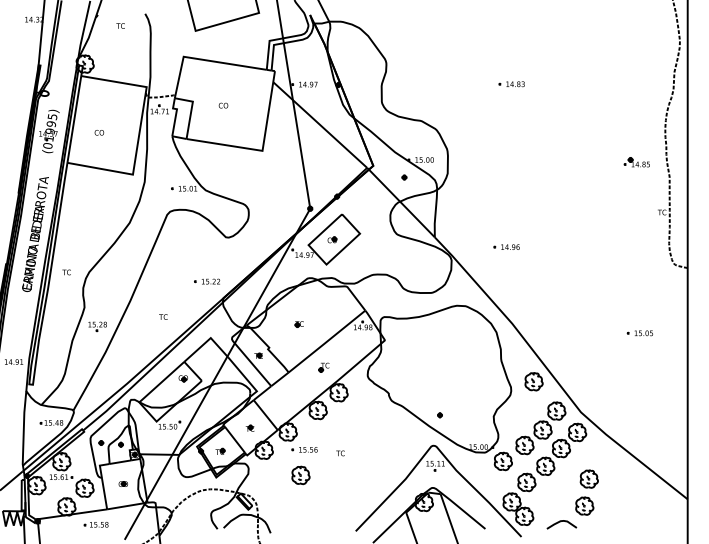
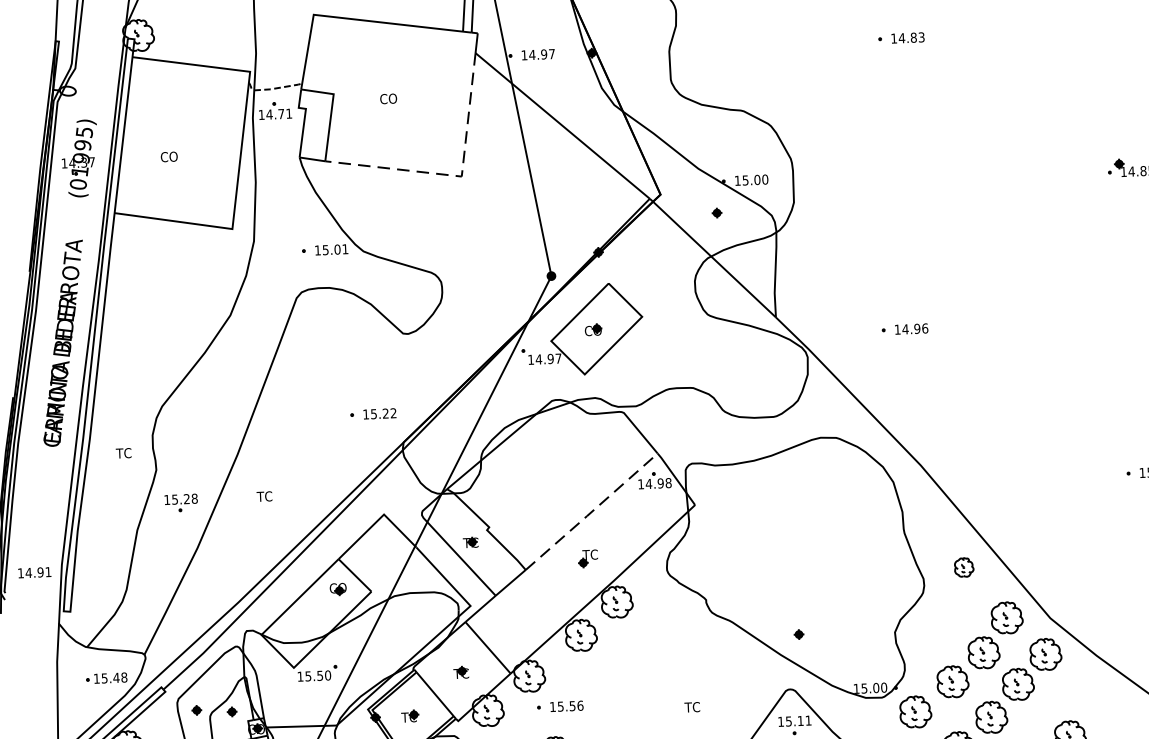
line: (259, 150) -> (456, 176), solid -> dashed
text: (66, 272) -> (123, 453), moved
text: (163, 316) -> (264, 495), moved
part: (298, 324) -> (539, 483), removed
line: (326, 342) -> (590, 513), solid -> dashed
part: (533, 381) -> (963, 566), size x0.6
text: (340, 453) -> (692, 707), moved

